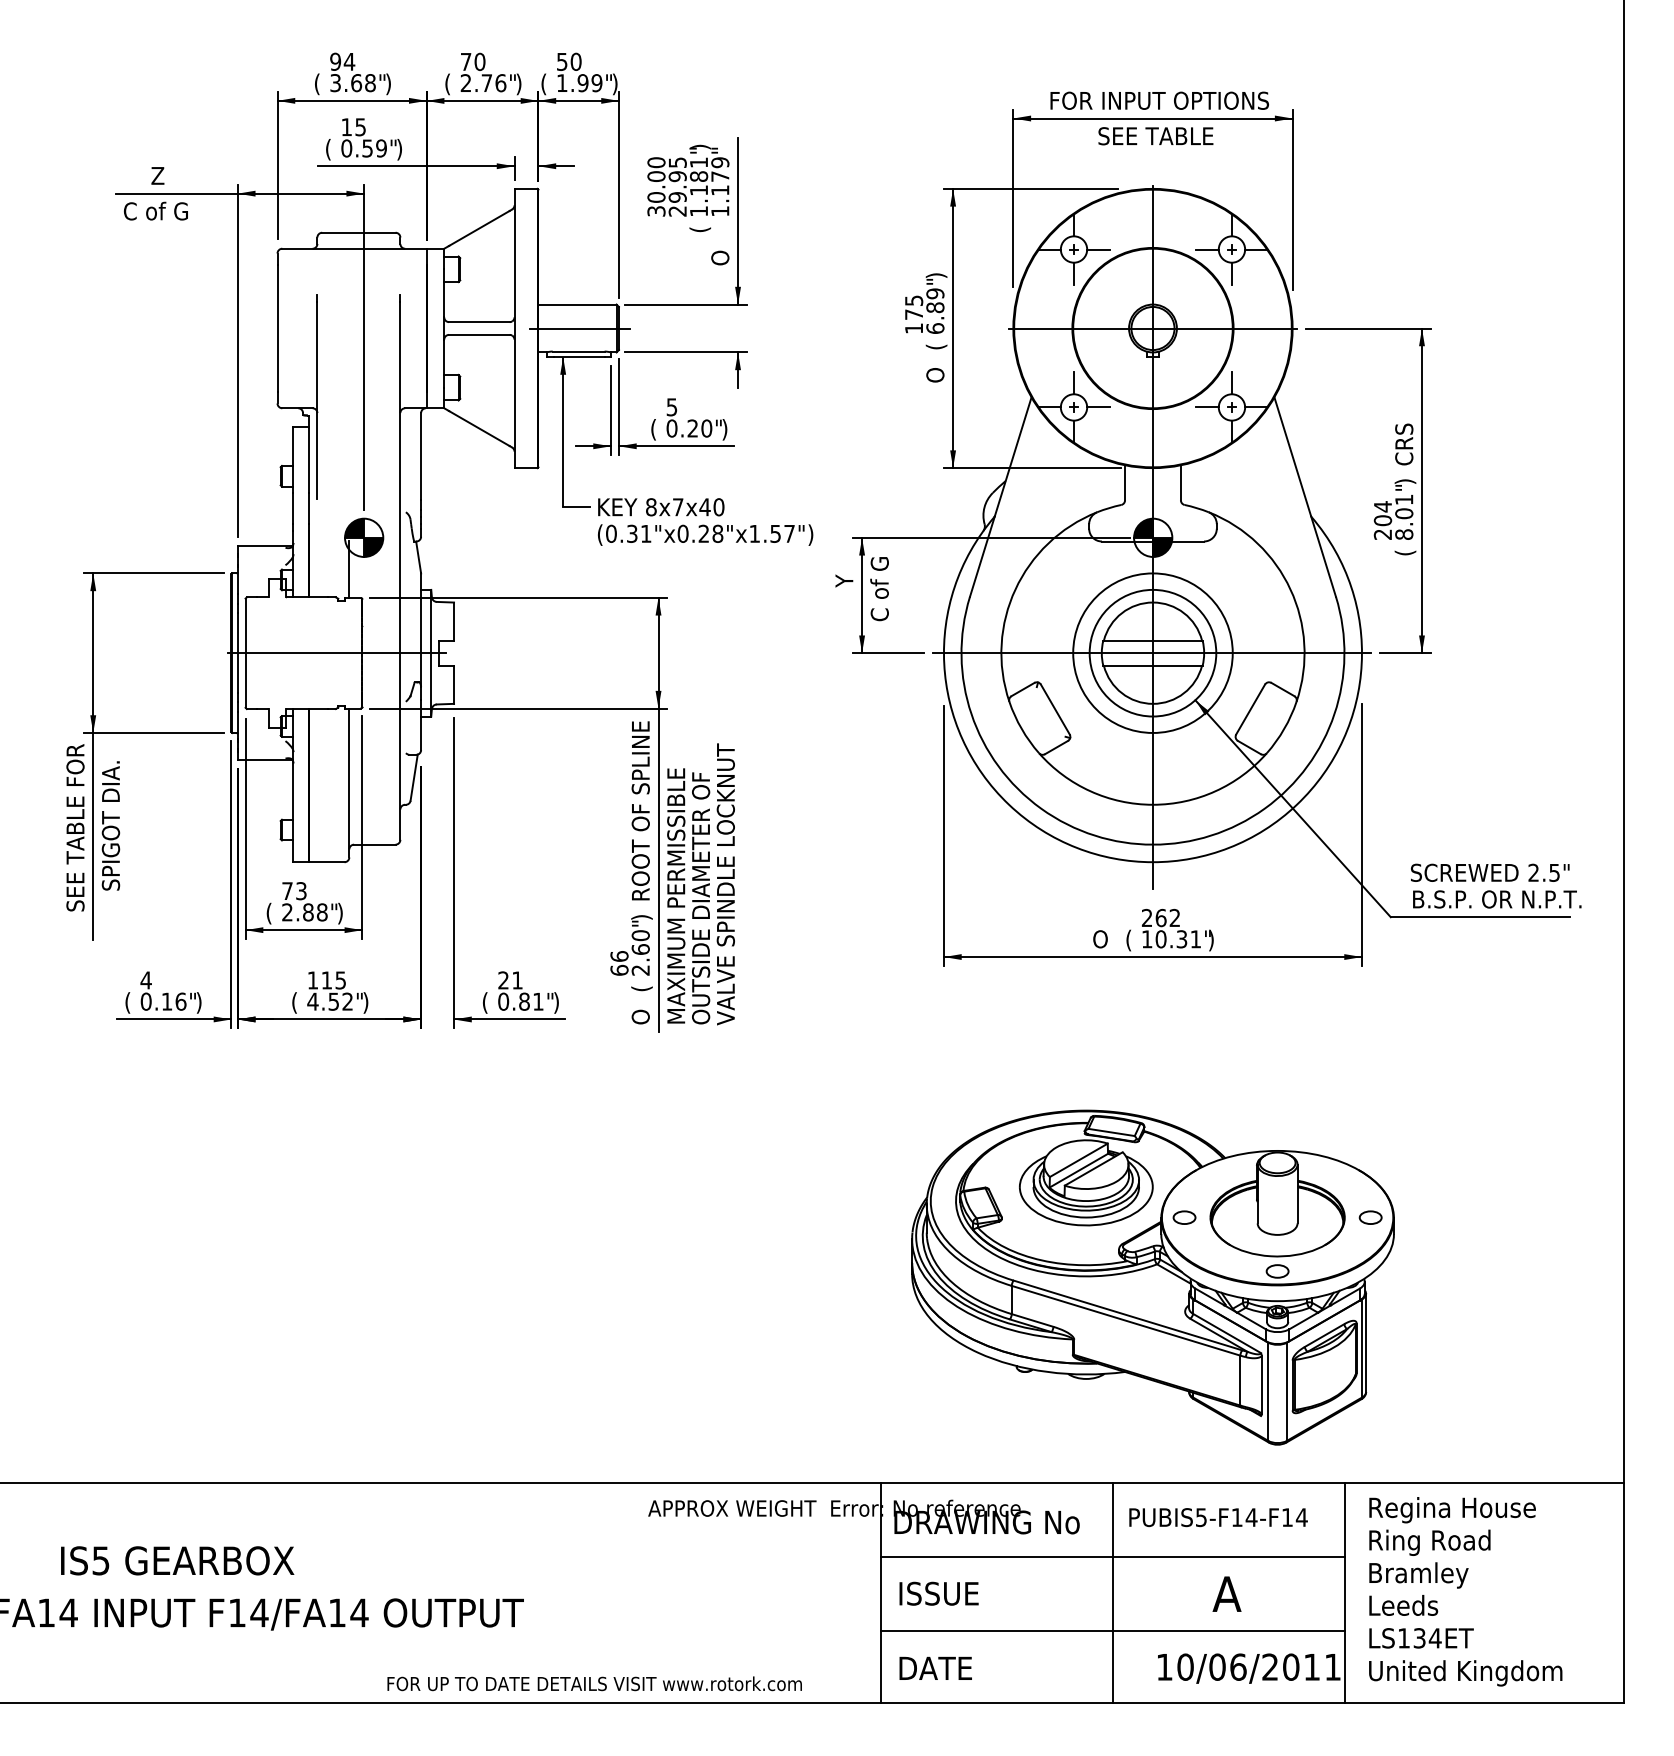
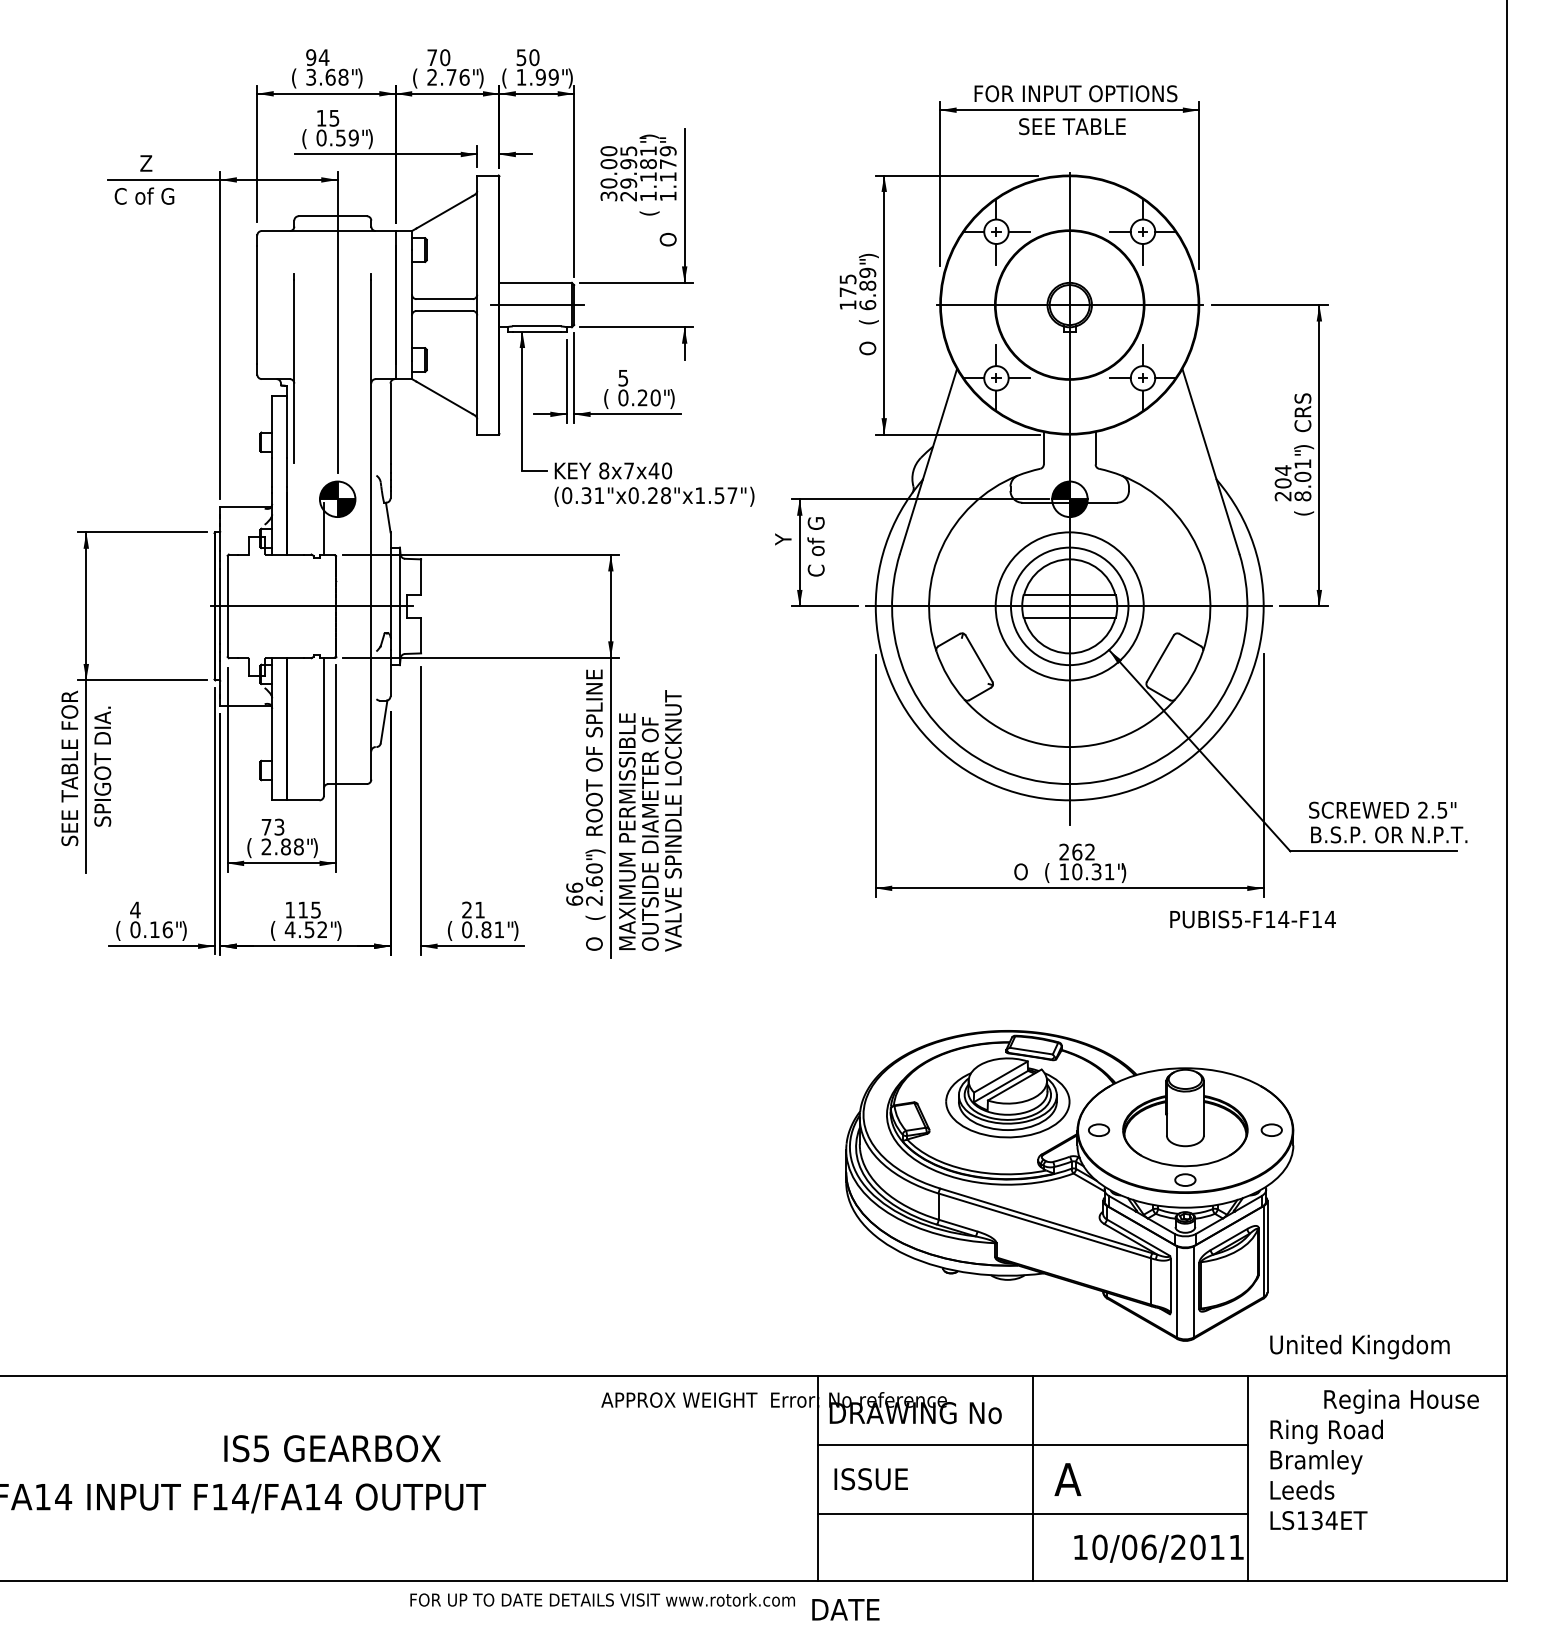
text: (1452, 1510) -> (1401, 1401), moved
text: (1218, 1517) -> (1253, 919), moved
text: (177, 1560) -> (332, 1448), moved
text: (1226, 1593) -> (1067, 1478), moved
text: (935, 1667) -> (845, 1608), moved
text: (1465, 1673) -> (1359, 1347), moved
text: (594, 1683) -> (602, 1599), moved

